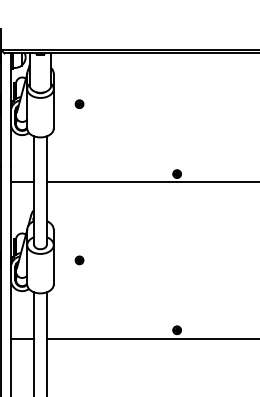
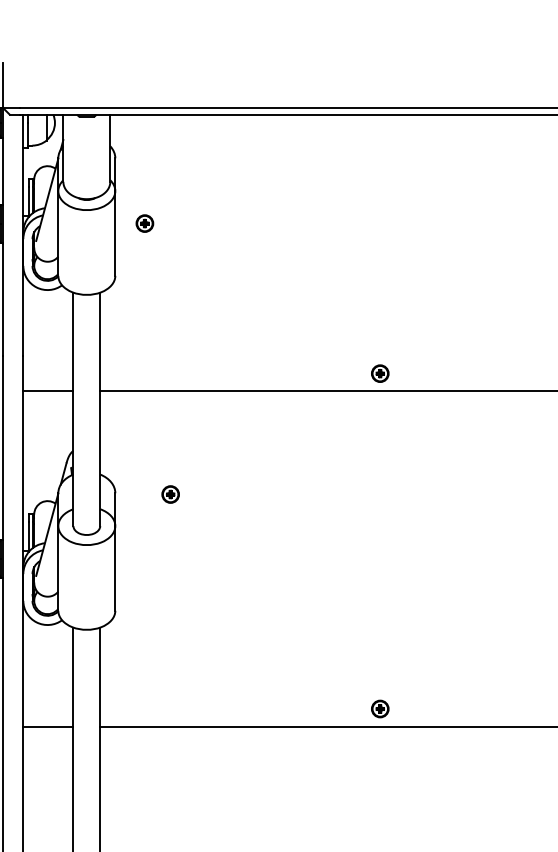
part: (79, 103) -> (144, 222), moved
part: (79, 260) -> (170, 494), moved

